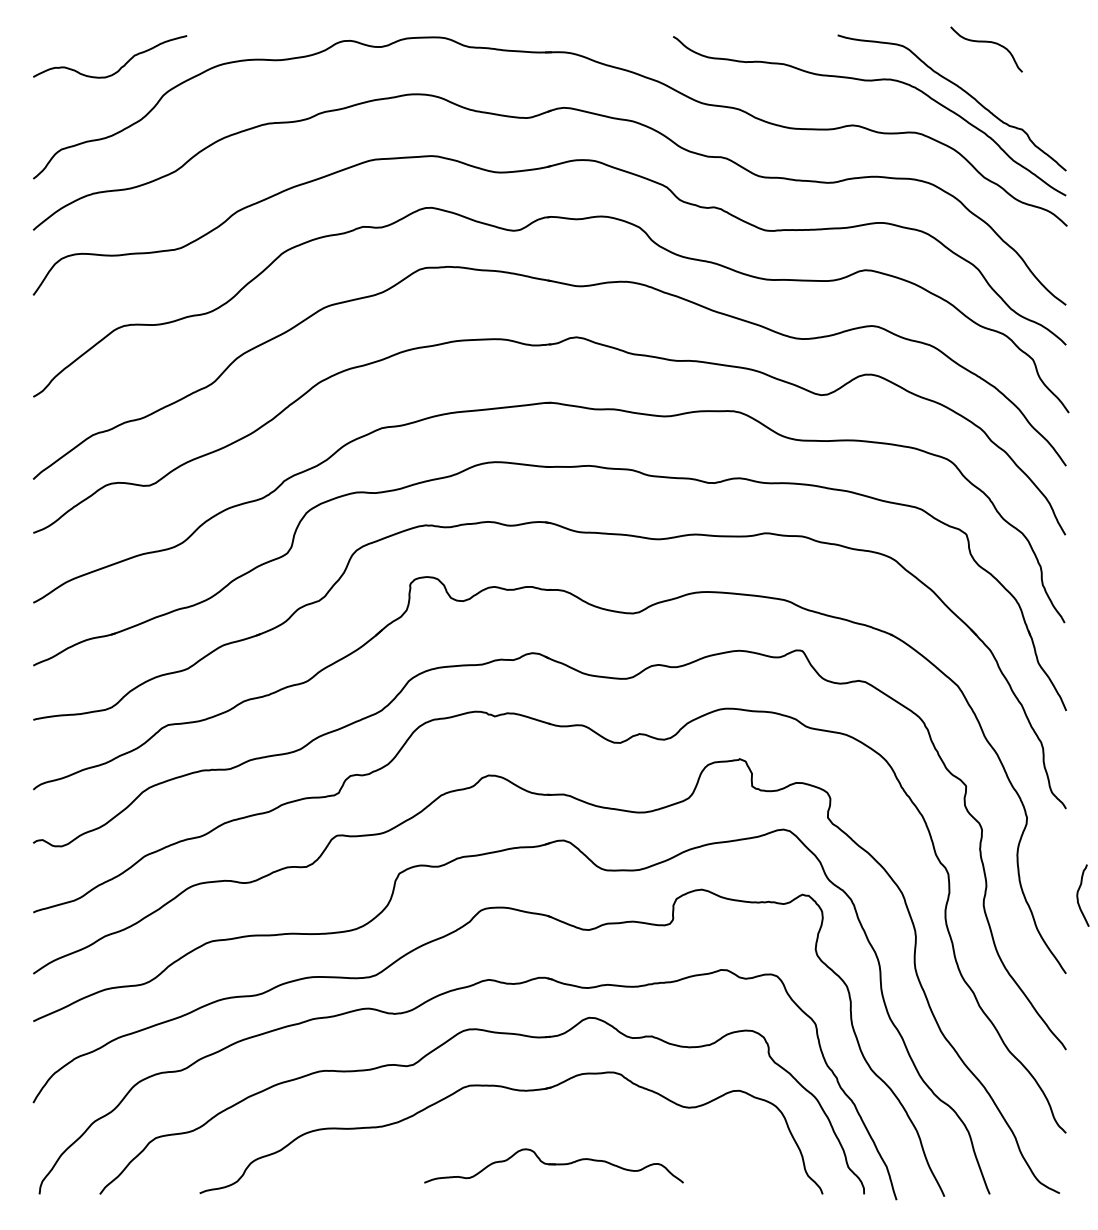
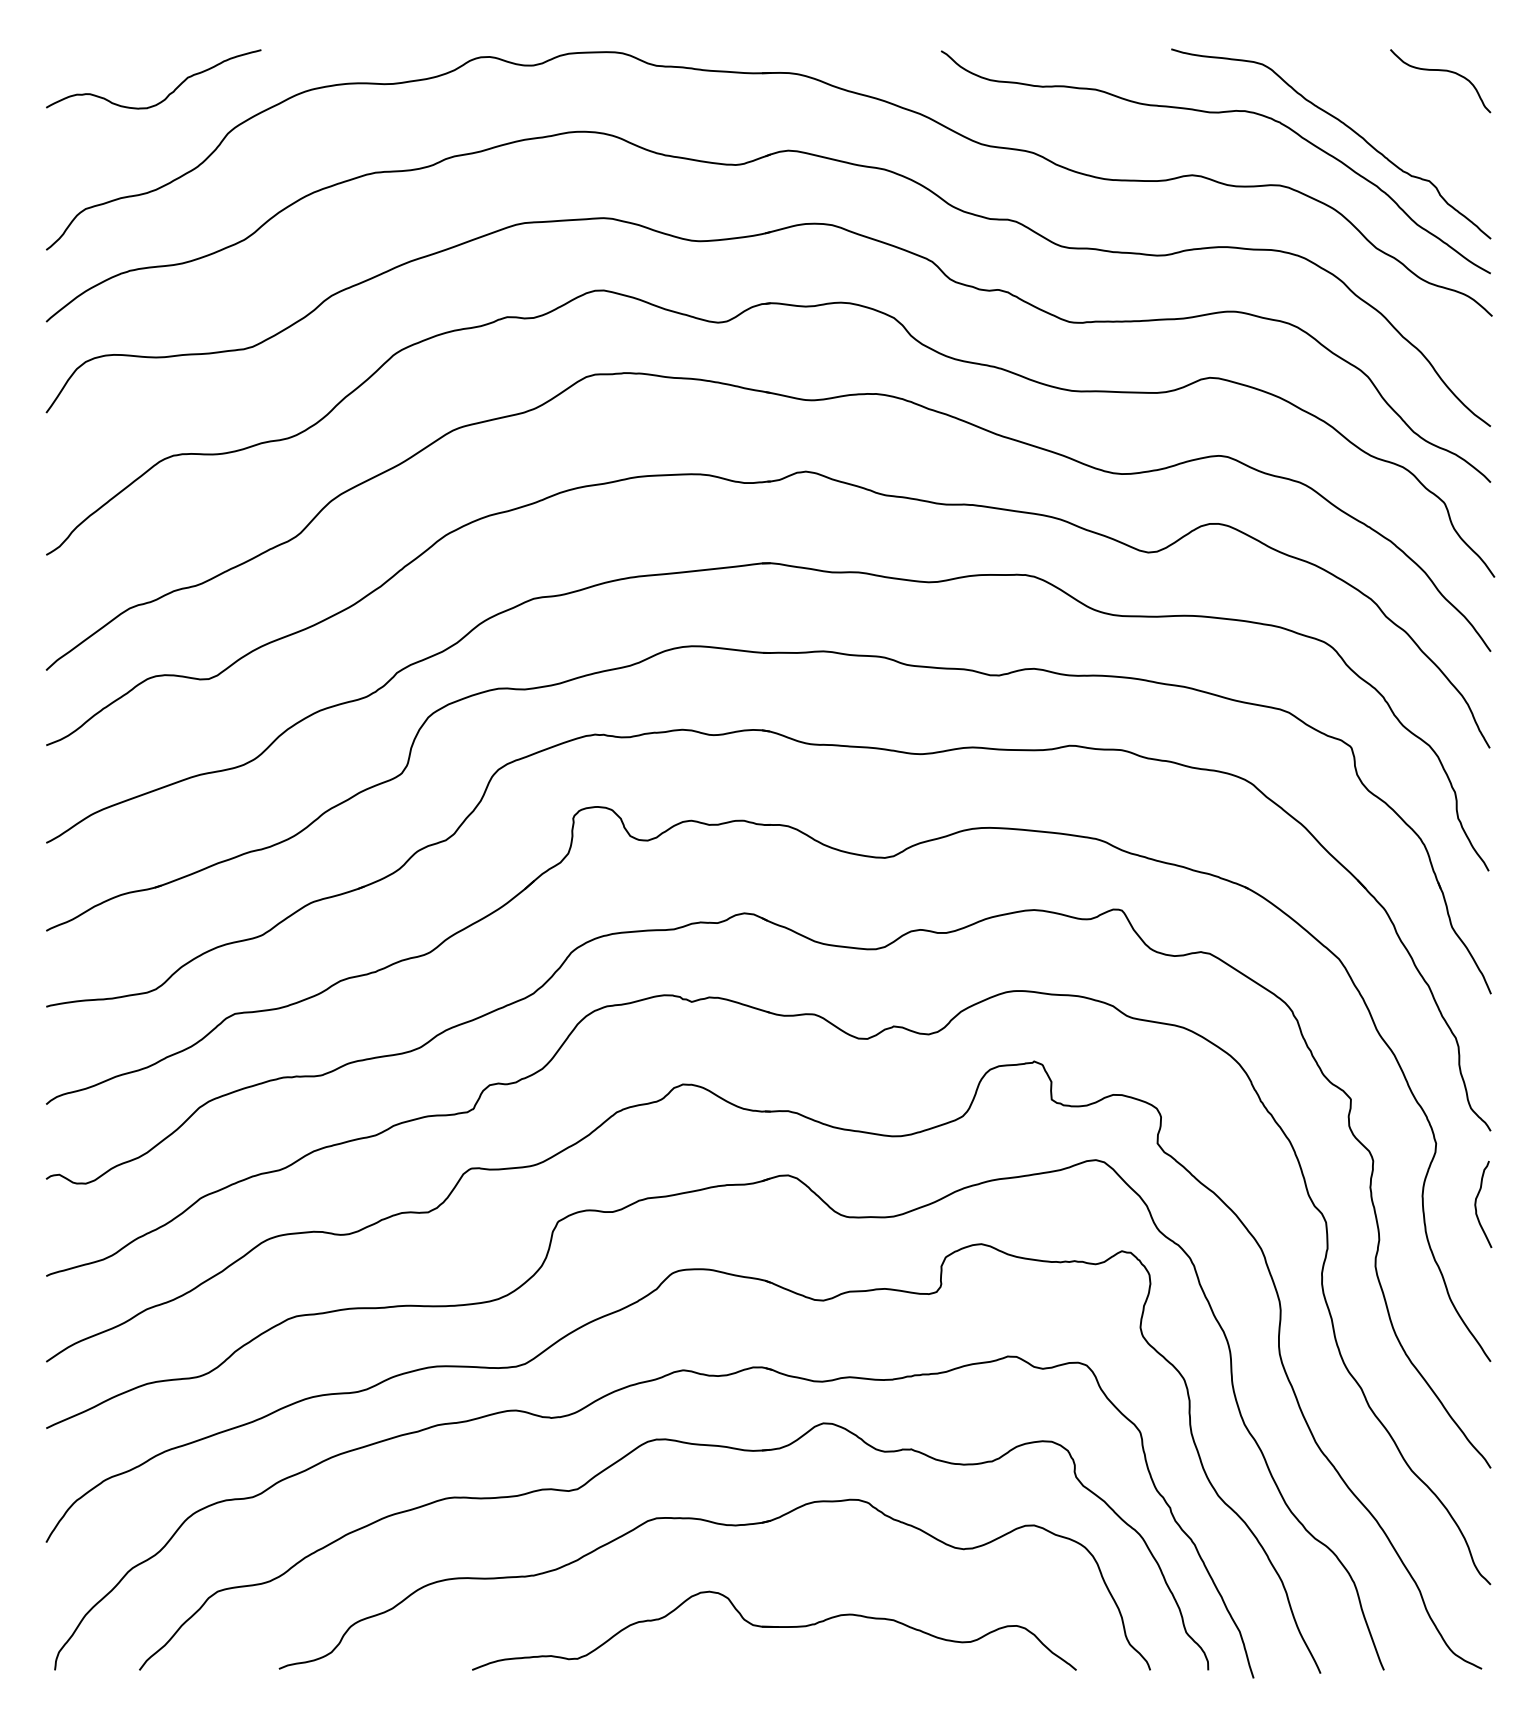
curve: (986, 42) -> (1440, 71), moved
curve: (1078, 894) -> (1476, 1203), moved
part: (554, 1165) -> (774, 1630), size x1.67

